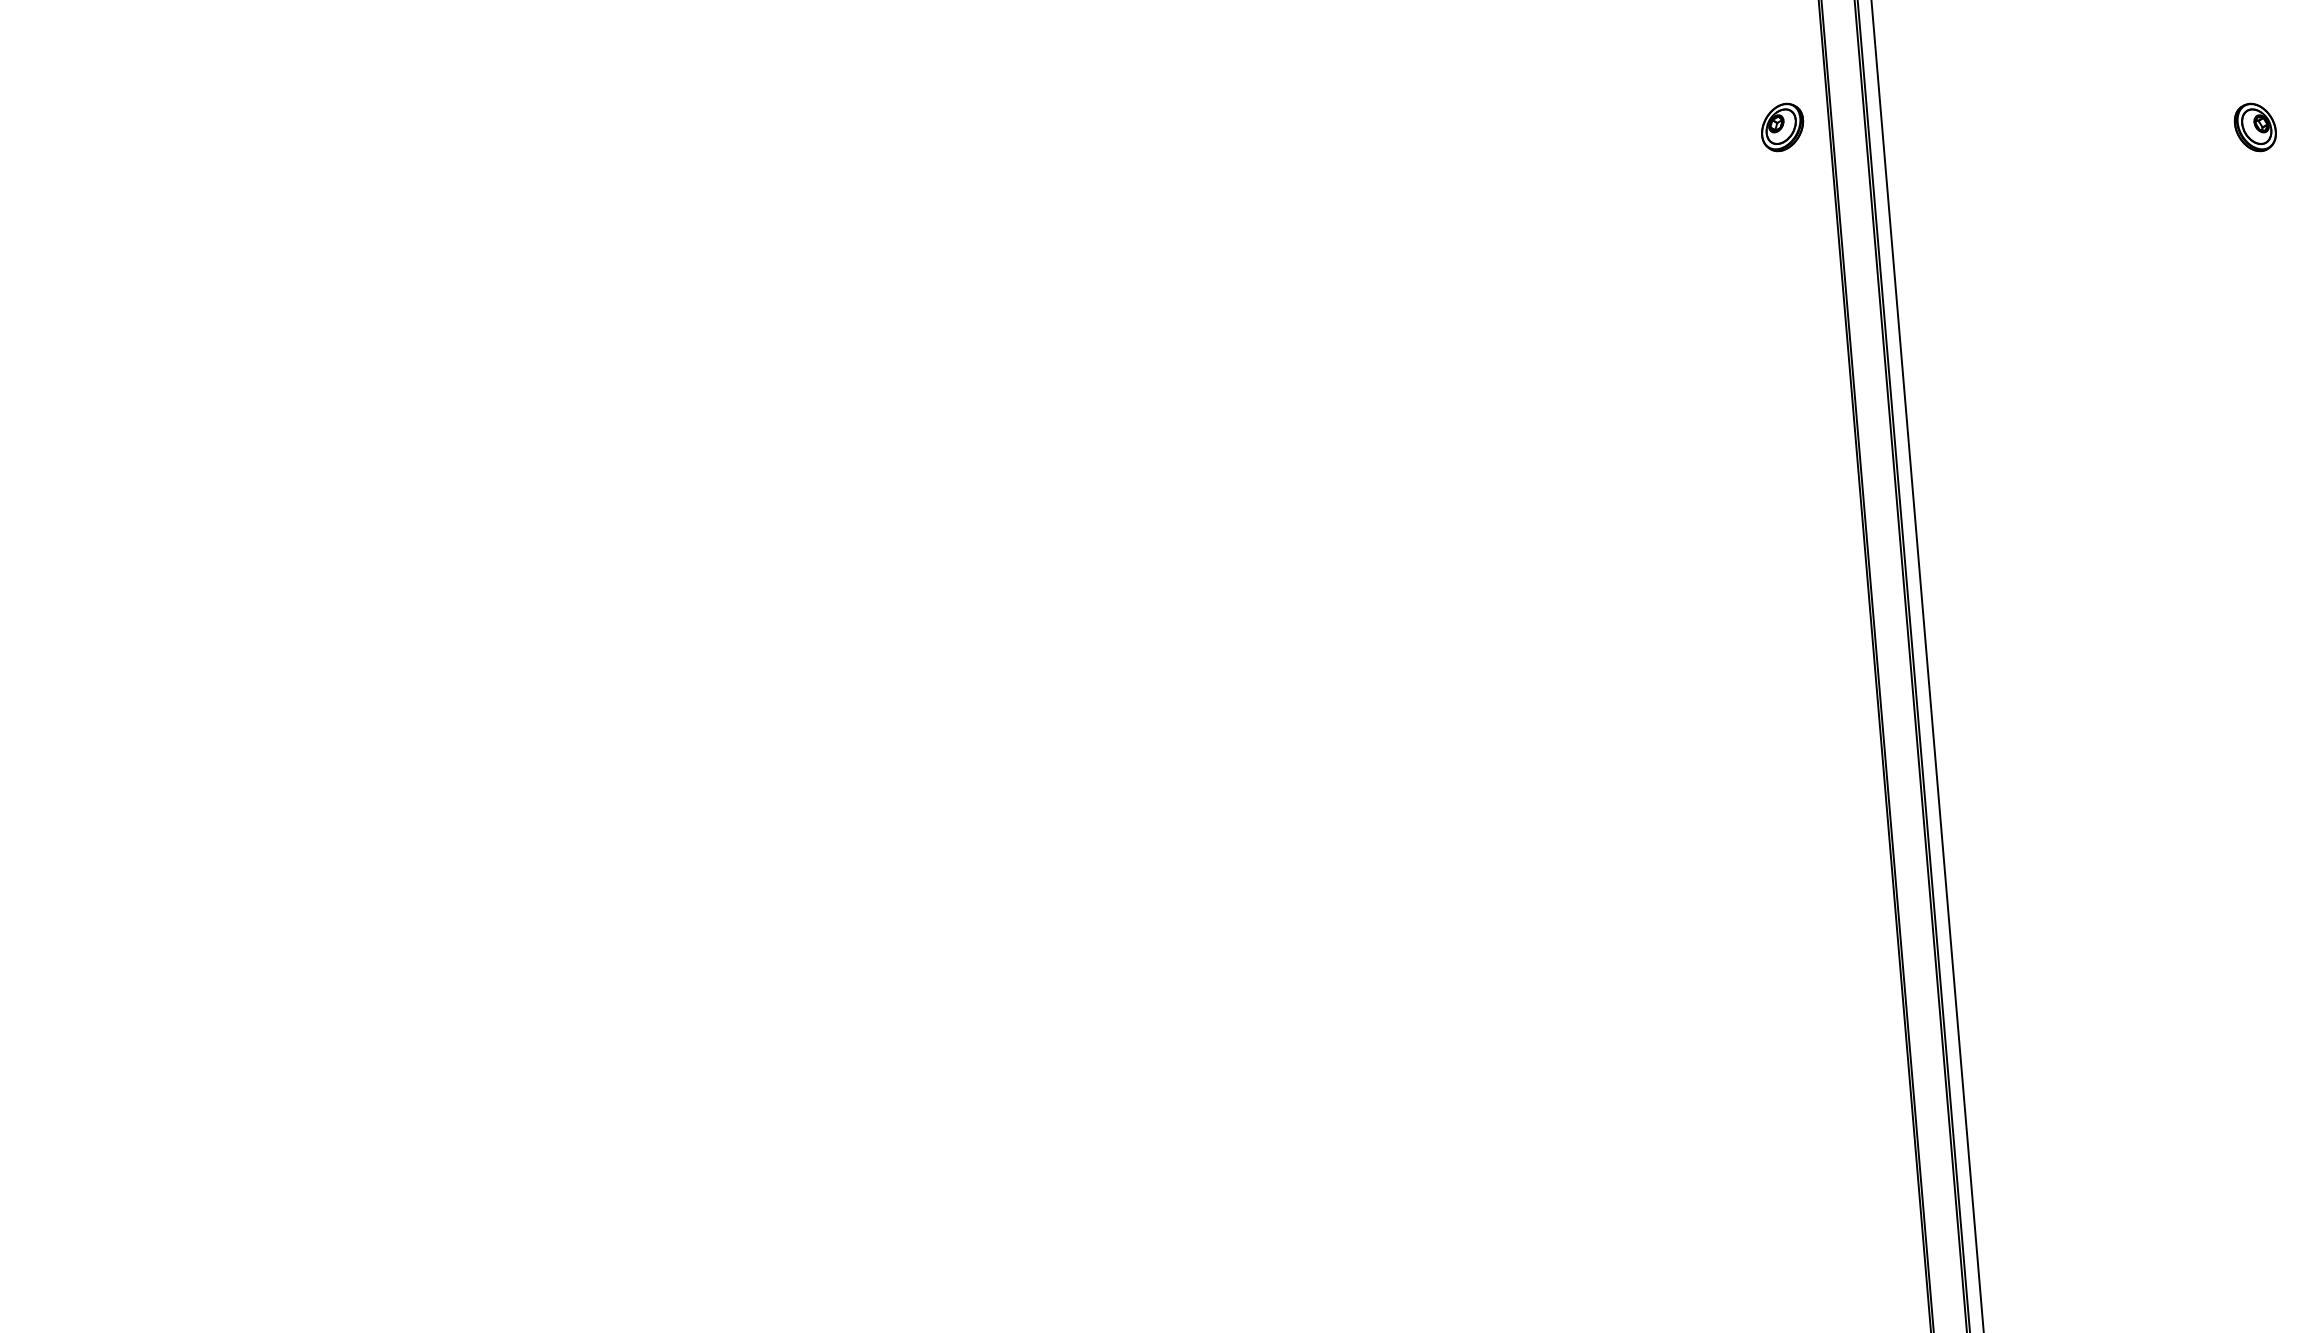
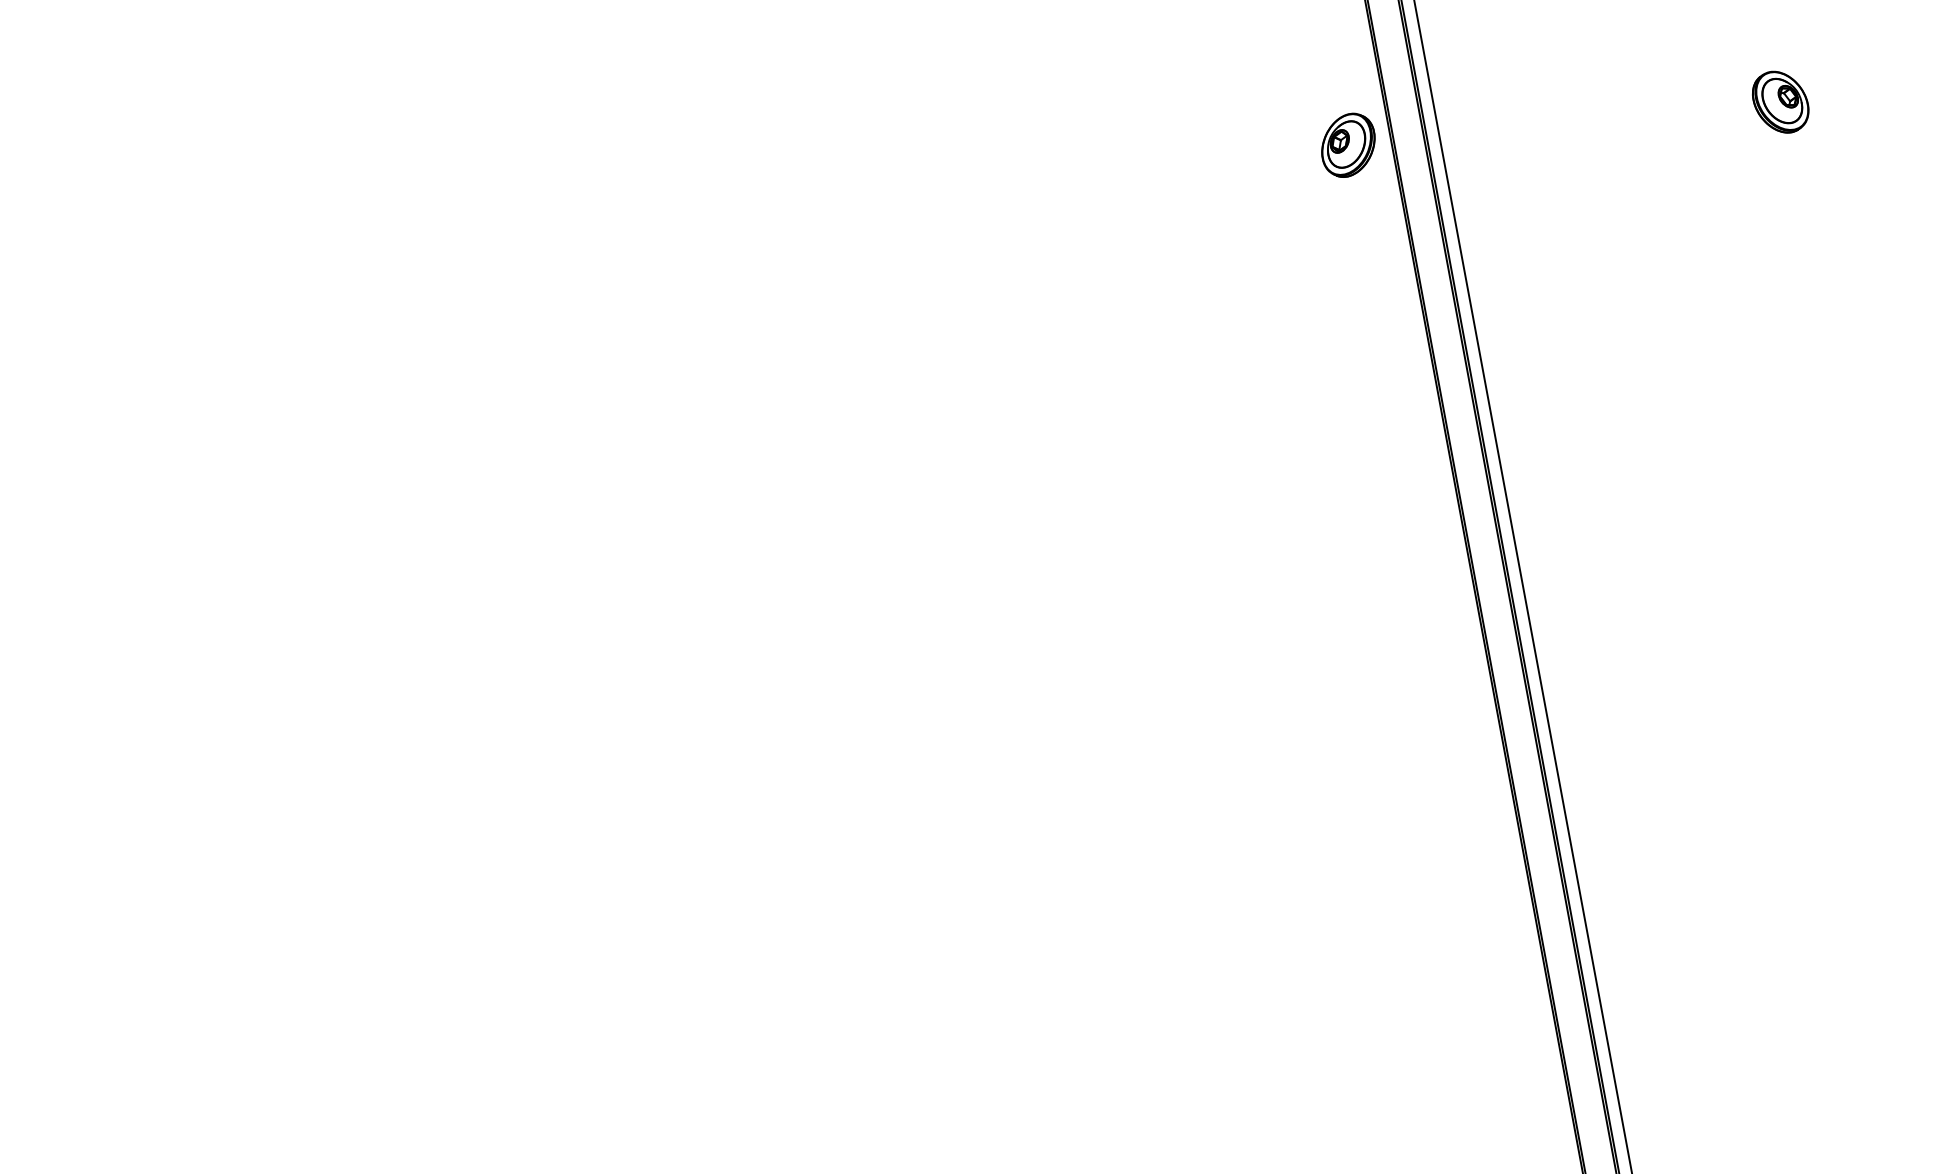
part: (1782, 127) -> (1348, 145), size x1.43
part: (2255, 127) -> (1780, 102), size x1.43

